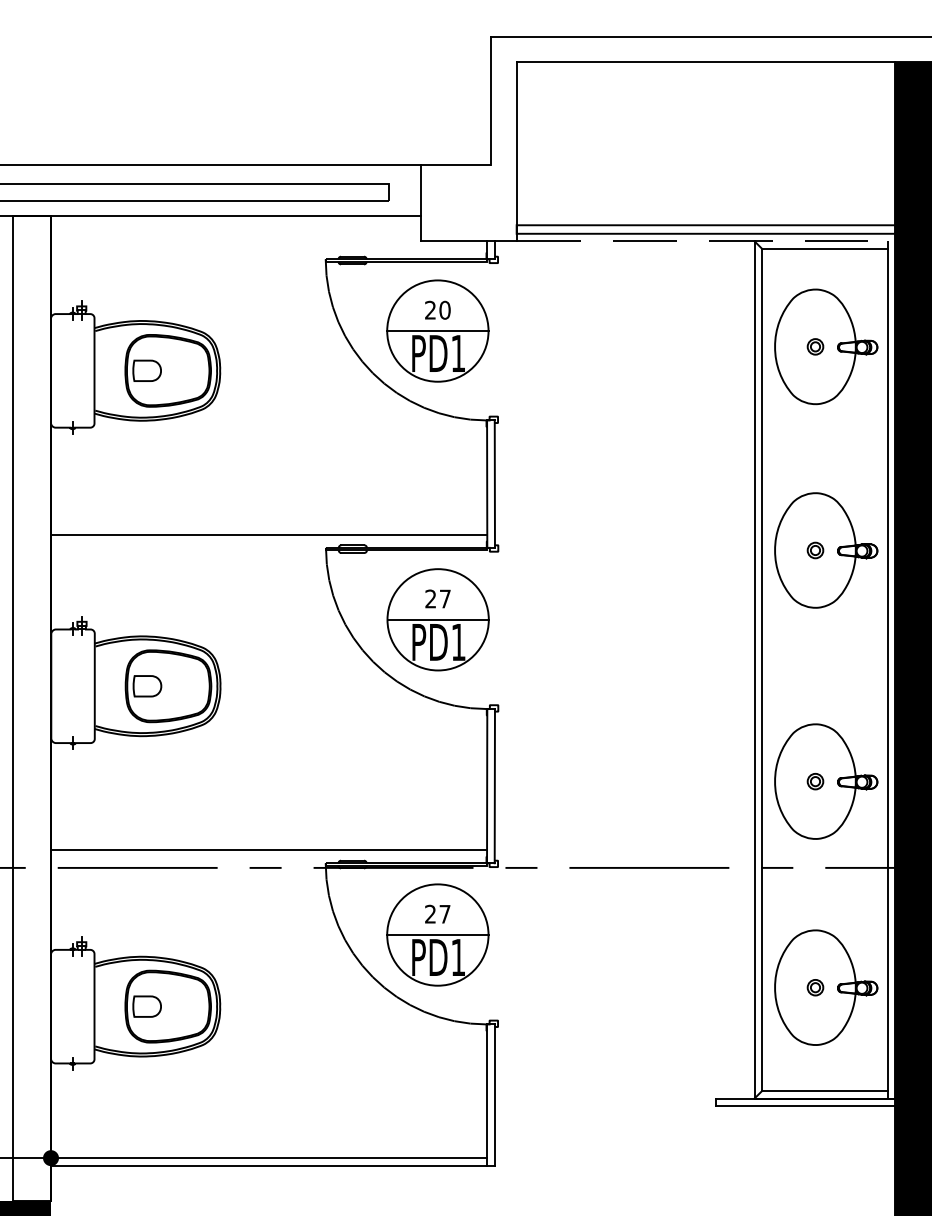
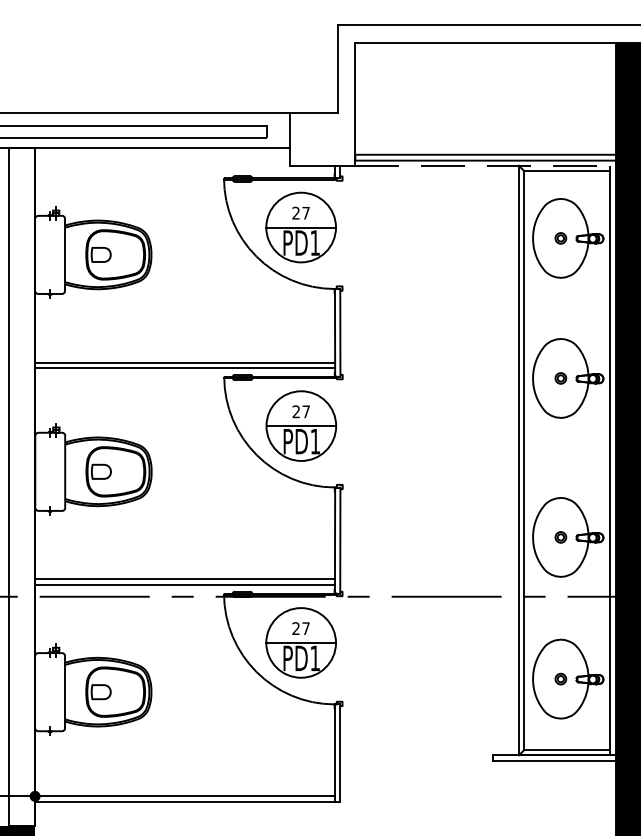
text: (444, 309) -> (305, 212), 20 -> 27
line: (269, 527) -> (185, 362), added
line: (268, 842) -> (184, 579), added

